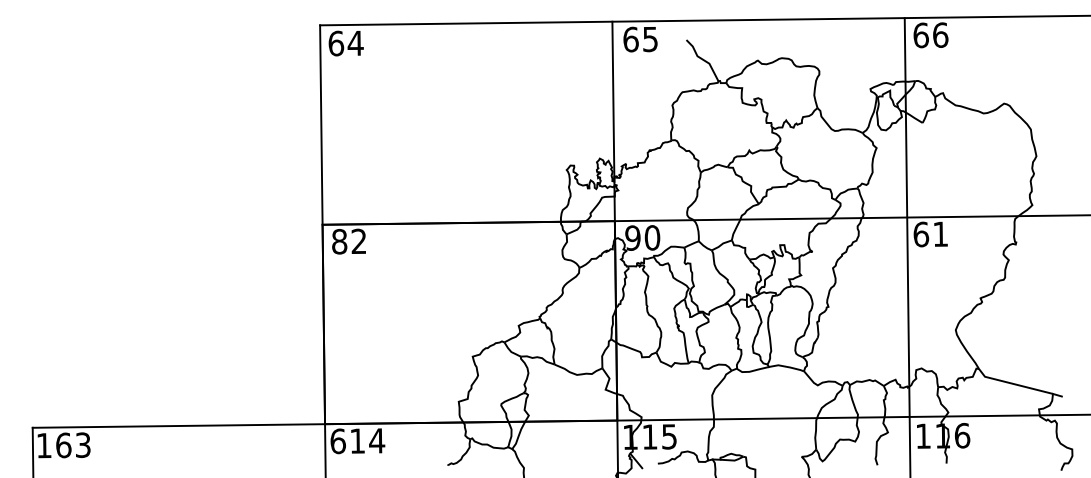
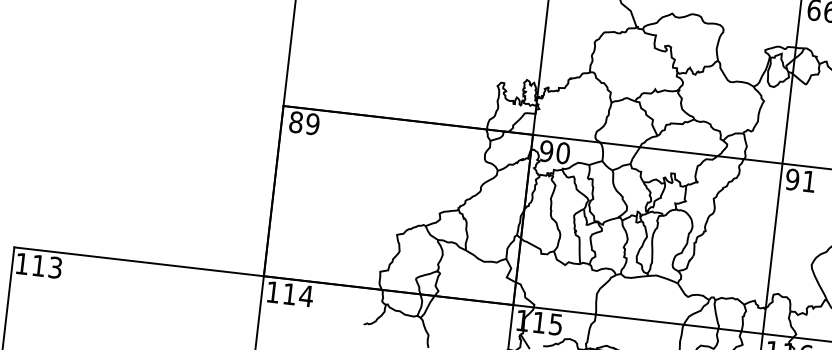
text: (921, 234) -> (792, 179), 61 -> 91
text: (358, 241) -> (312, 124), 82 -> 89
text: (337, 441) -> (272, 292), 614 -> 114
text: (63, 445) -> (38, 265), 163 -> 113

